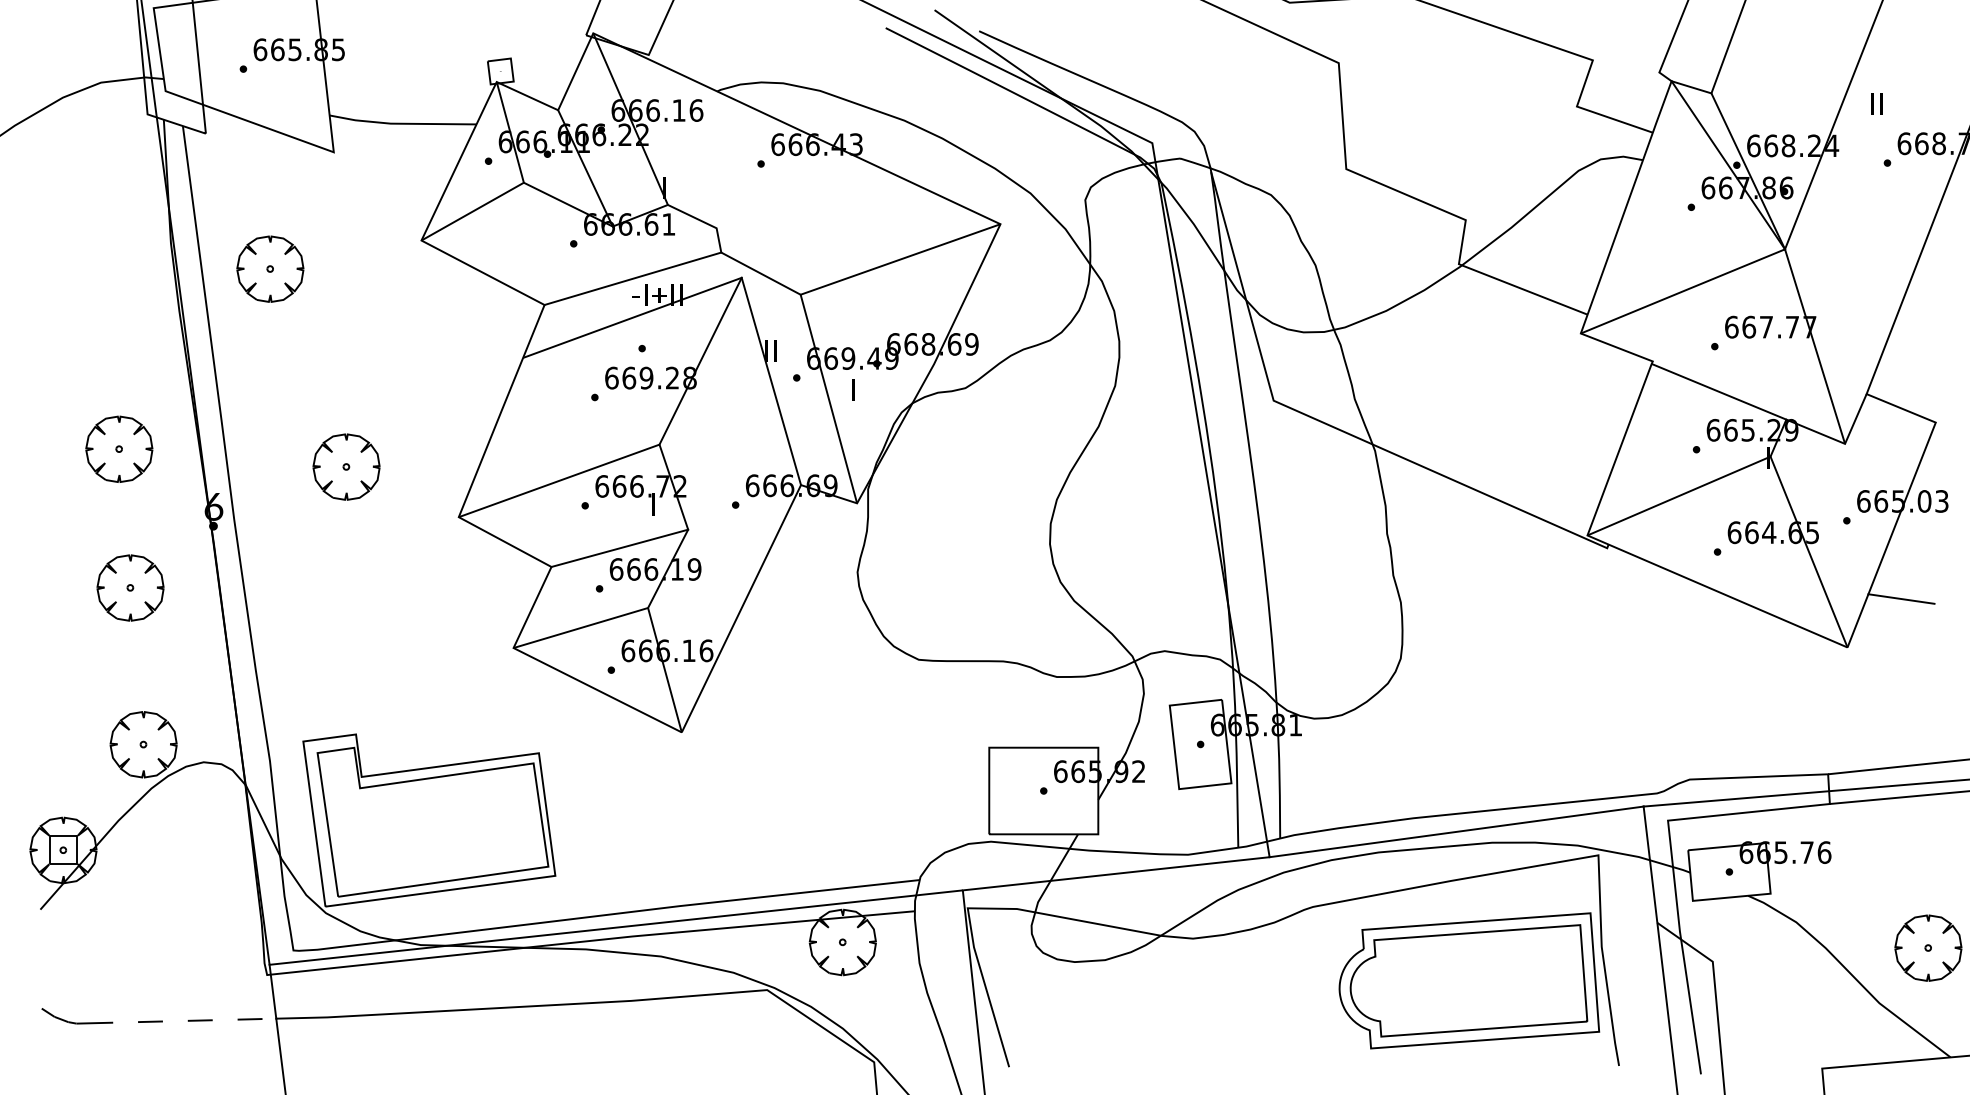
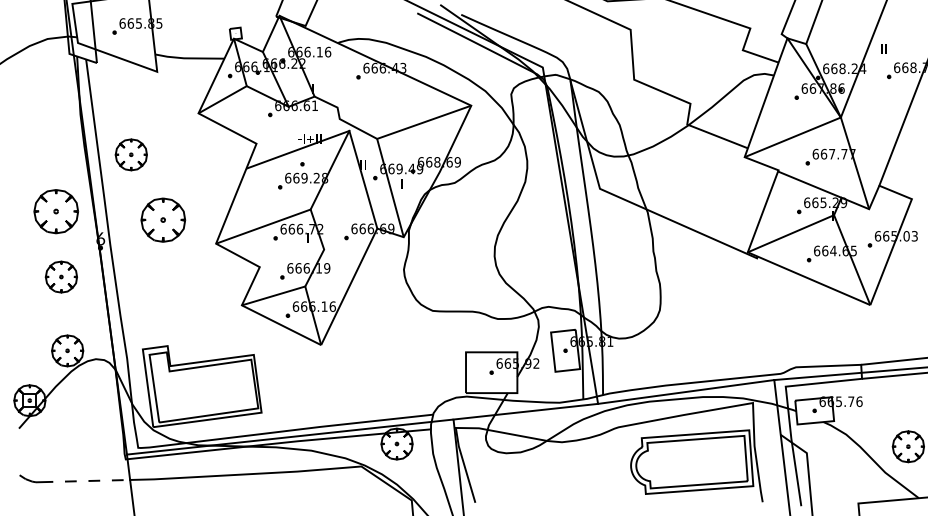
part: (268, 268) -> (130, 154), moved
line: (631, 278) -> (297, 131), removed
part: (117, 448) -> (55, 211), size x1.4
part: (345, 465) -> (162, 219), size x1.4
line: (618, 548) -> (291, 258), removed
line: (1900, 599) -> (895, 282), removed

